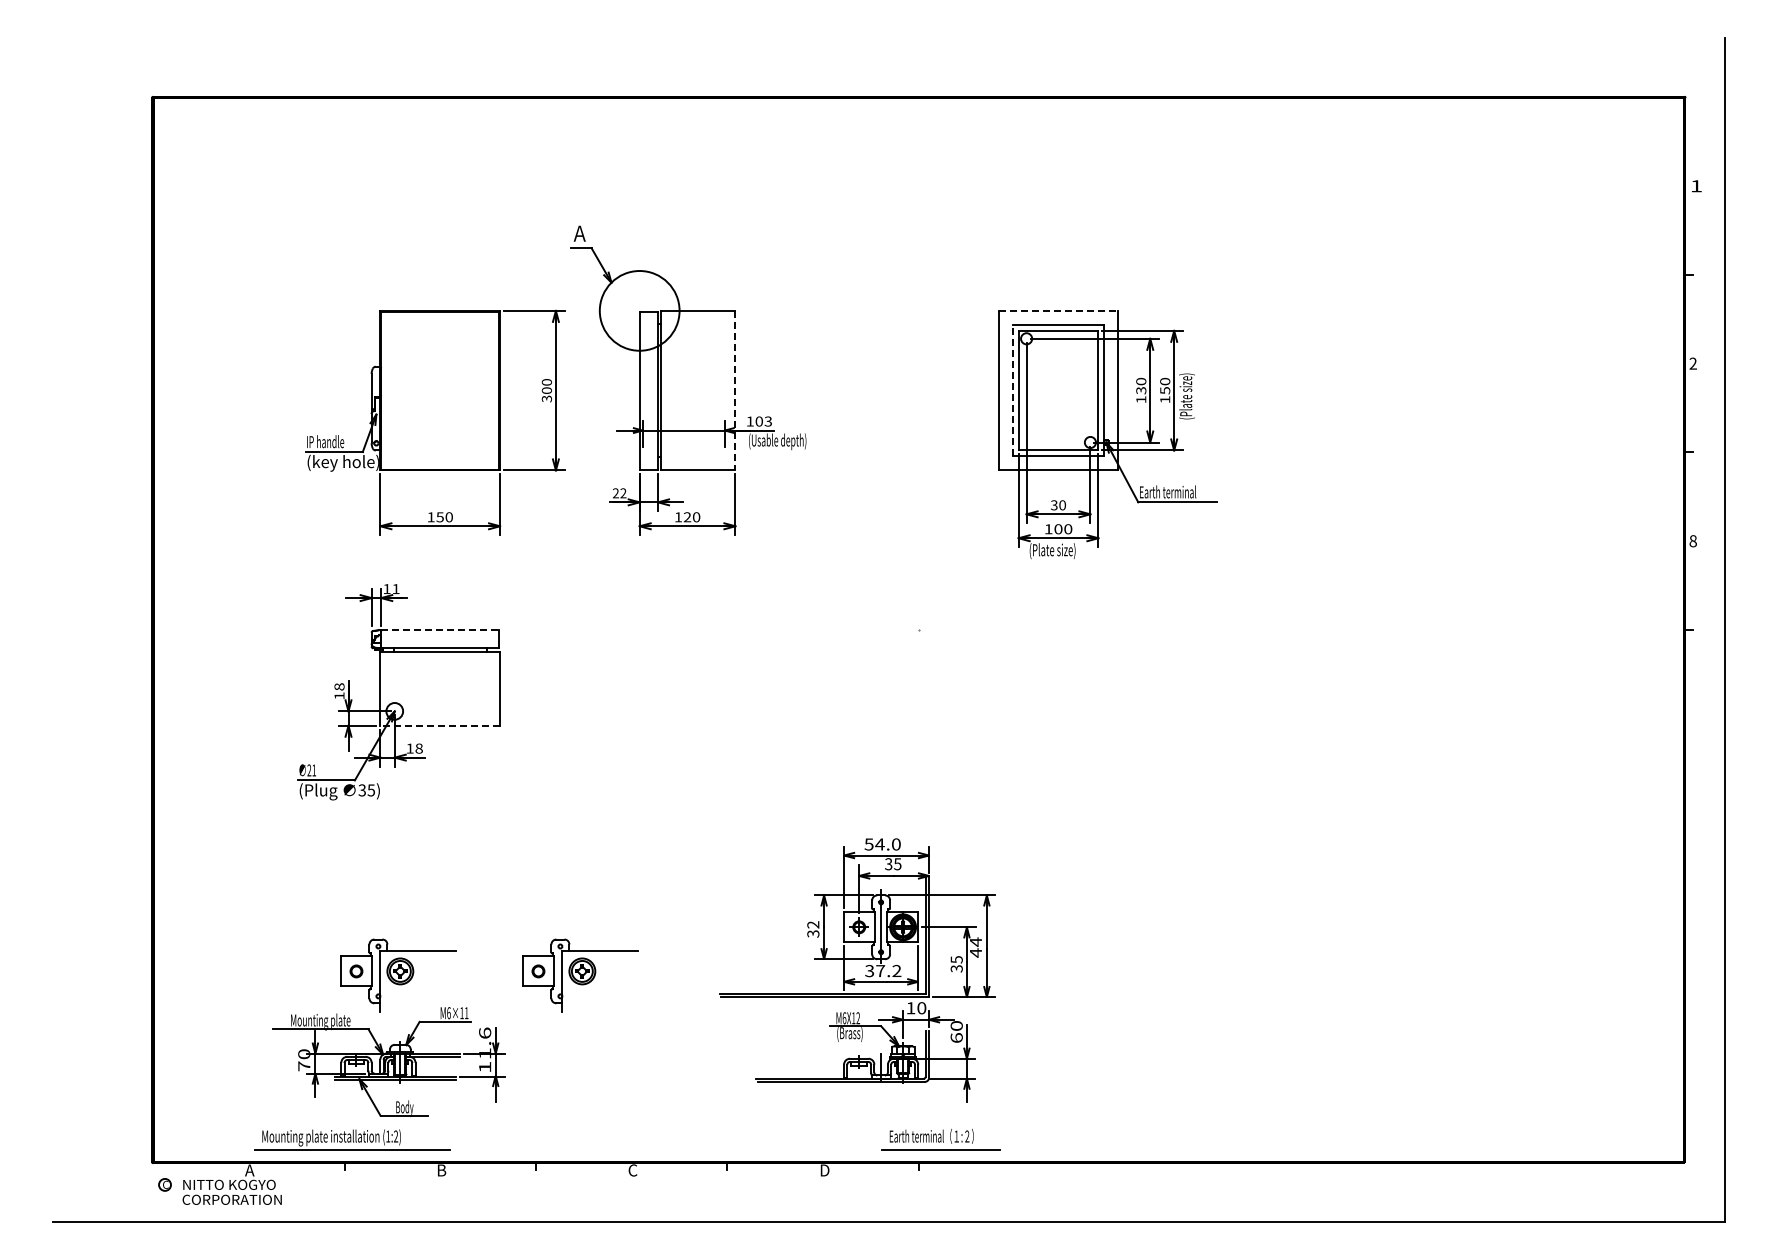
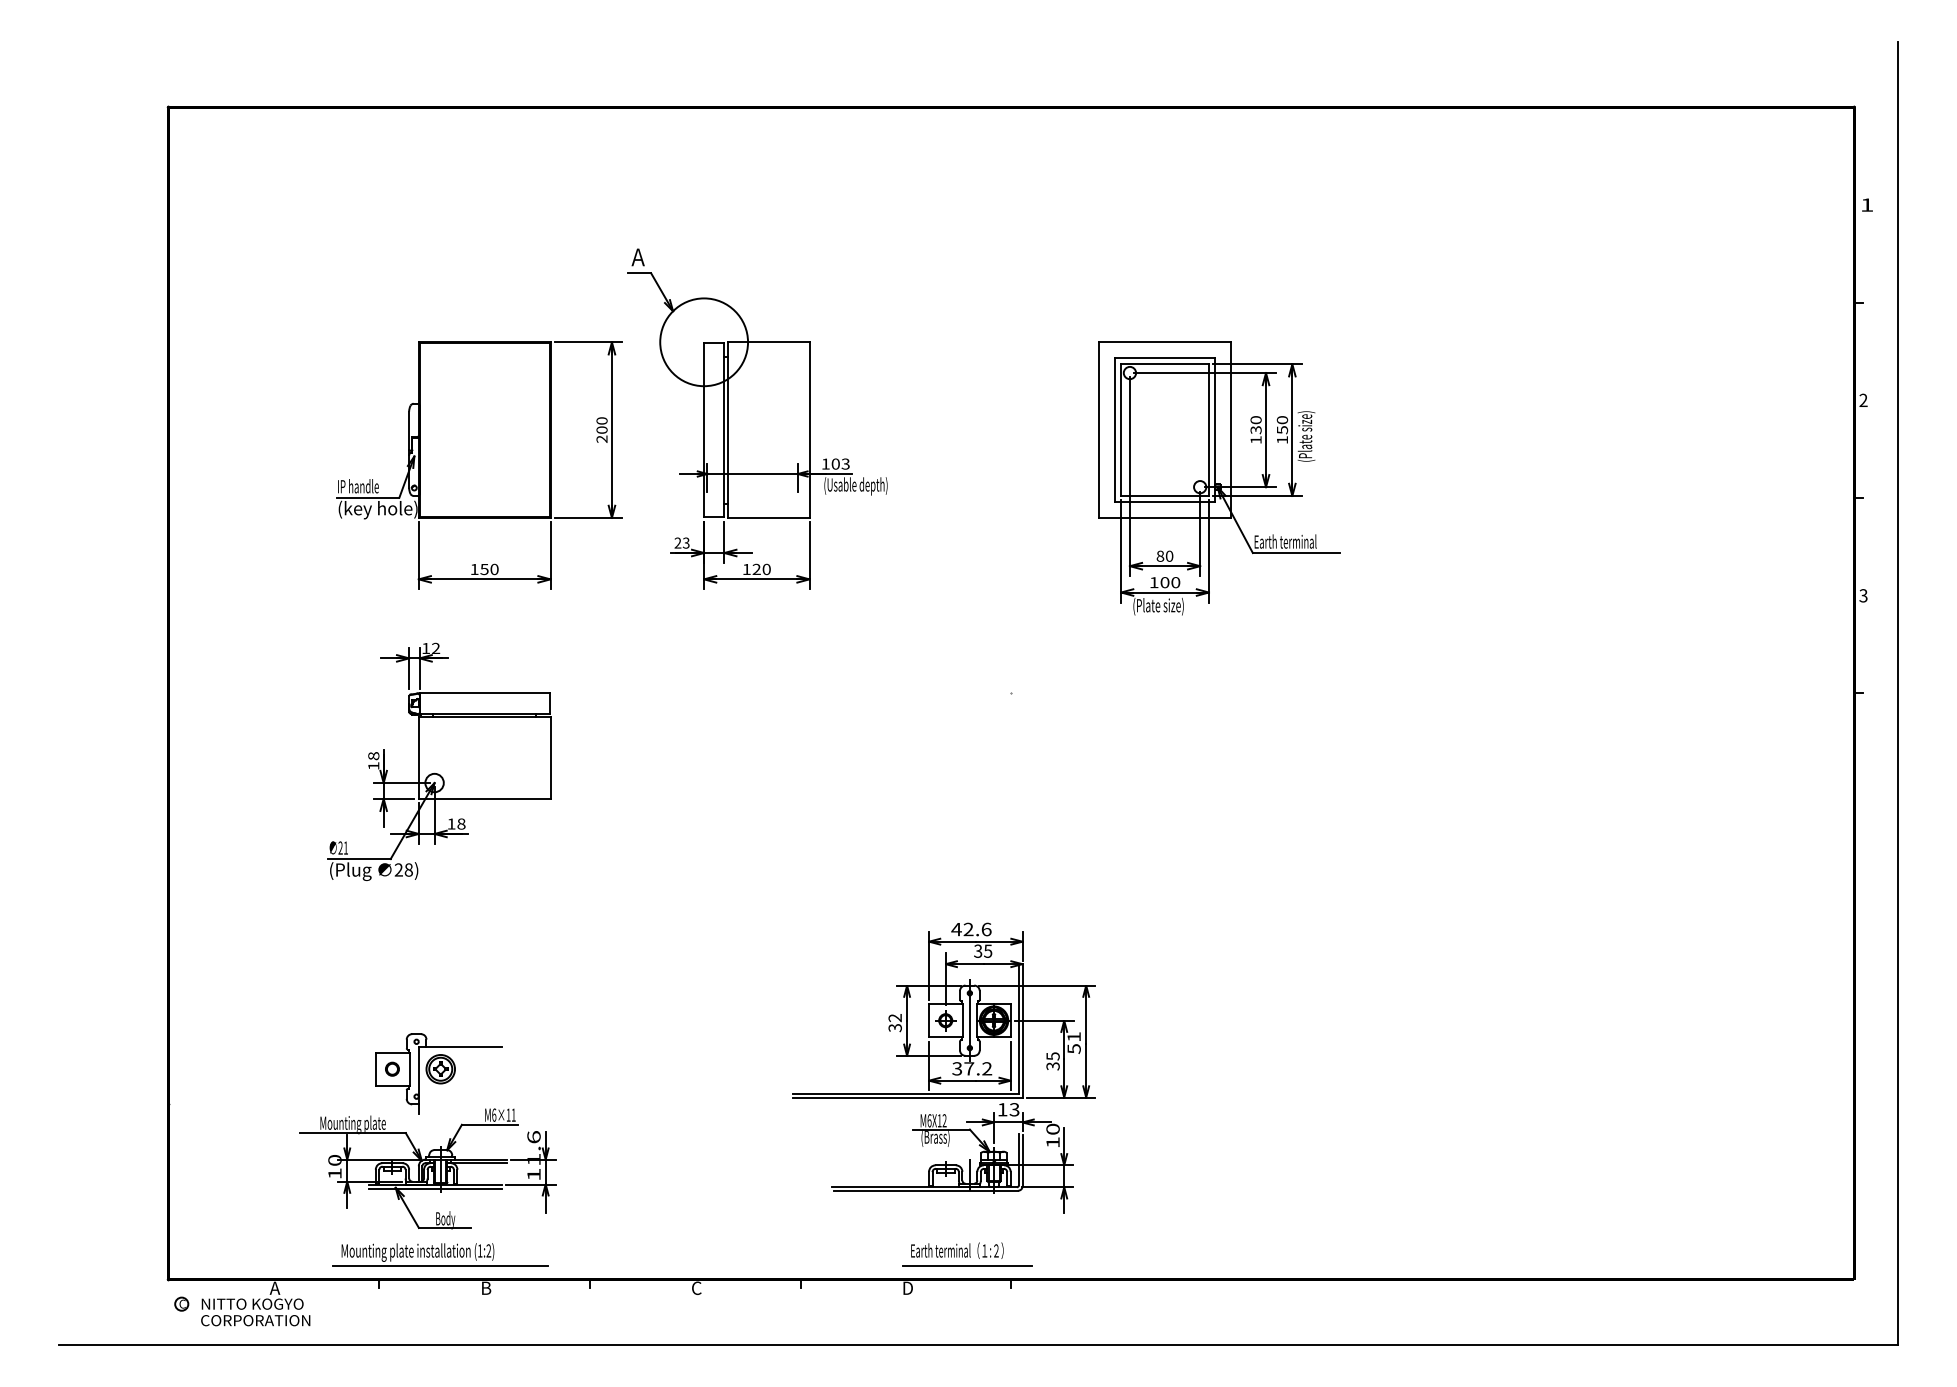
line: (1058, 310) -> (1165, 341), dashed -> solid
line: (735, 390) -> (809, 429), dashed -> solid
line: (1013, 390) -> (1115, 429), dashed -> solid
text: (547, 398) -> (602, 438), 300 -> 200
text: (623, 493) -> (686, 543), 22 -> 23
text: (1054, 505) -> (1160, 556), 30 -> 80
text: (1692, 541) -> (1862, 596), 8 -> 3
text: (395, 588) -> (435, 647), 11 -> 12
line: (440, 630) -> (484, 694), dashed -> solid
line: (440, 725) -> (484, 798), dashed -> solid
text: (366, 790) -> (403, 870), 35) -> 28)
text: (882, 844) -> (971, 929), 54.0 -> 42.6
text: (976, 947) -> (1074, 1042), 44 -> 51
part: (580, 975) -> (638, 1073), removed
text: (921, 1008) -> (1014, 1110), 10 -> 13
text: (956, 1037) -> (1052, 1141), 60 -> 10
text: (304, 1066) -> (335, 1173), 70 -> 10
part: (352, 1139) -> (440, 1254), moved
part: (940, 1139) -> (966, 1254), moved

